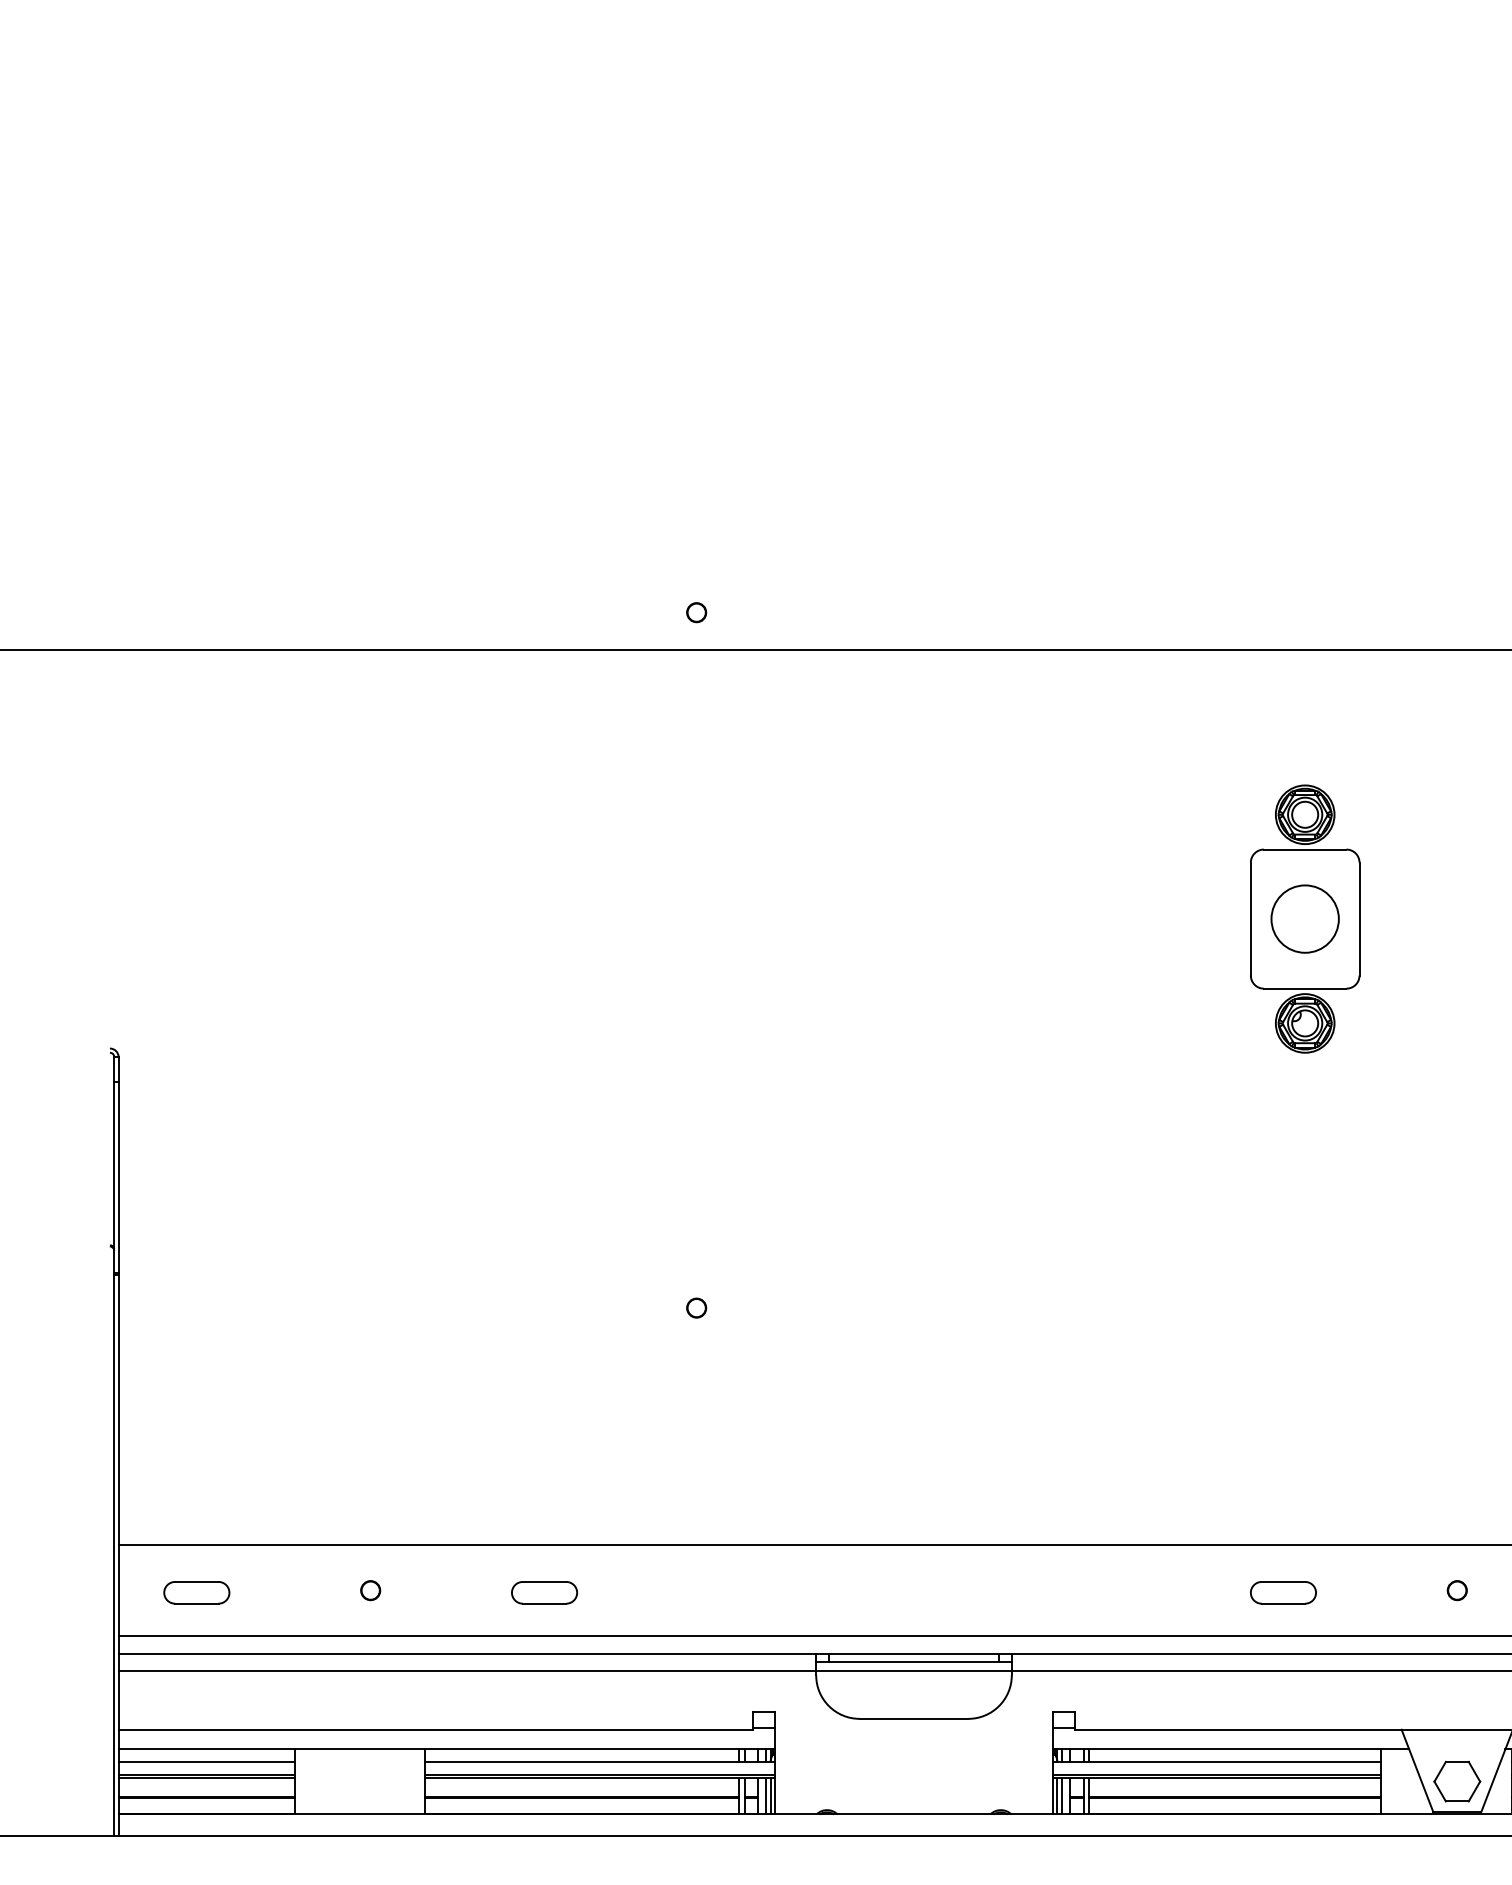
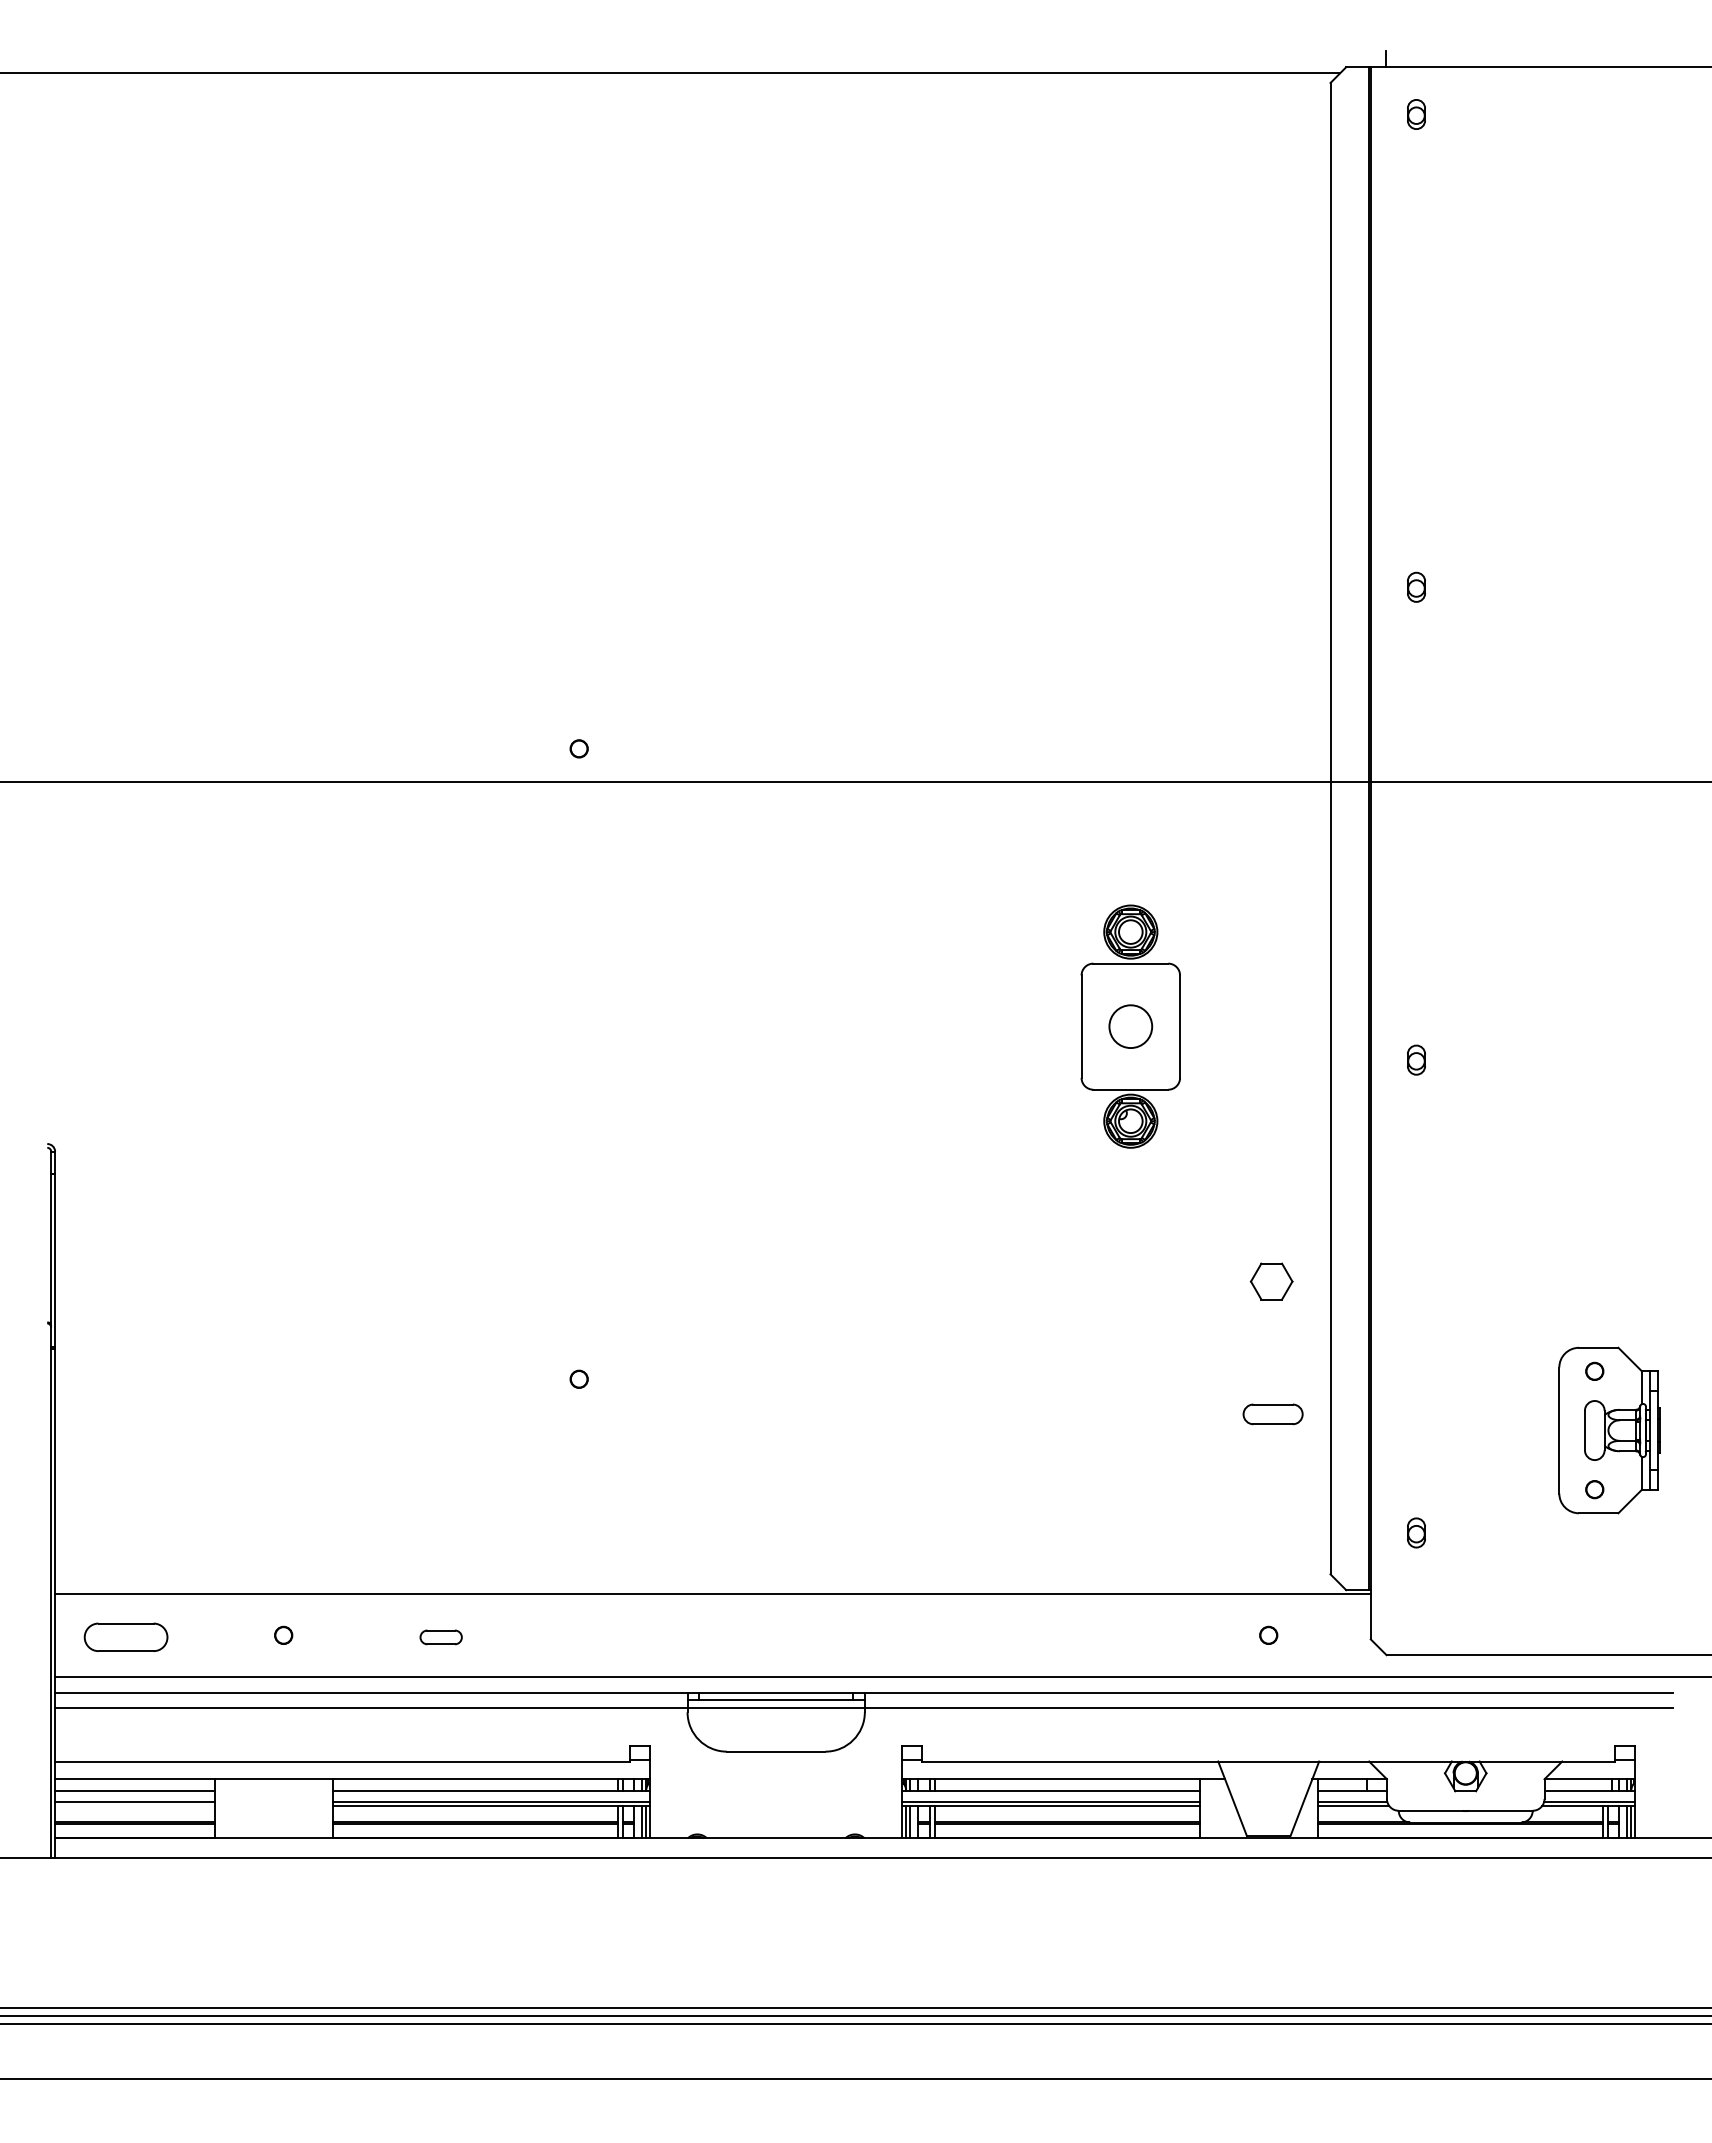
circle: (1304, 918) -> (1130, 1026), size x0.7
part: (196, 1592) -> (125, 1637), size x1.4
part: (543, 1592) -> (440, 1637), size x0.7
part: (1282, 1592) -> (1272, 1414), moved
line: (206, 1778) -> (134, 1805), removed
part: (1457, 1781) -> (1271, 1281), moved

